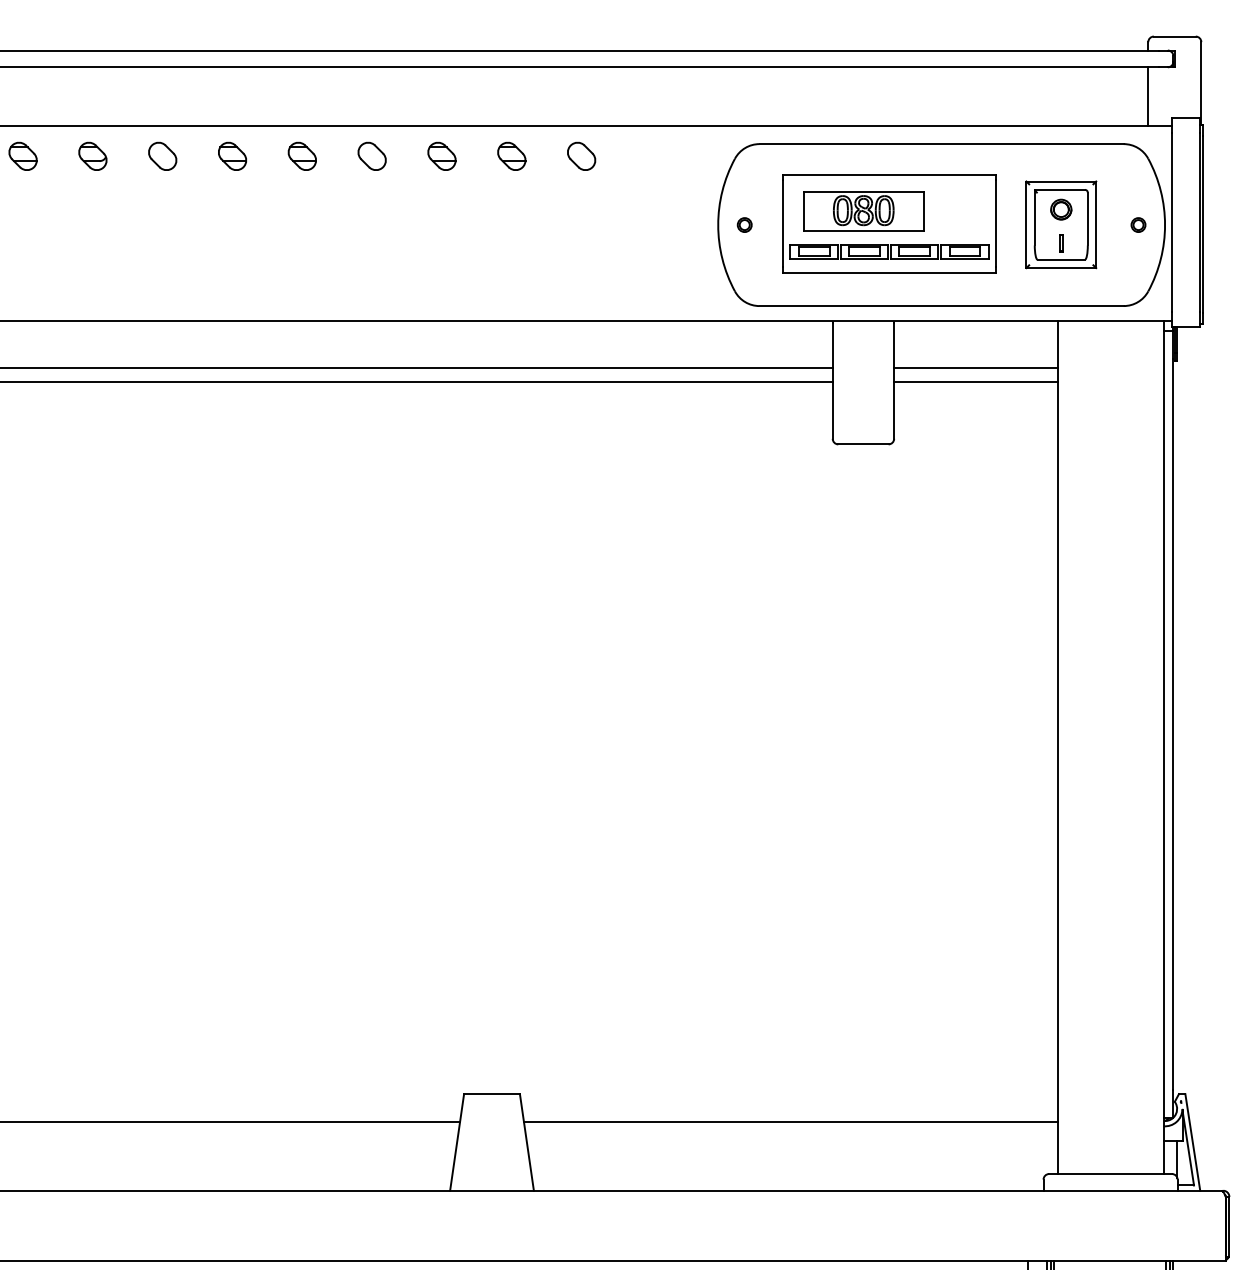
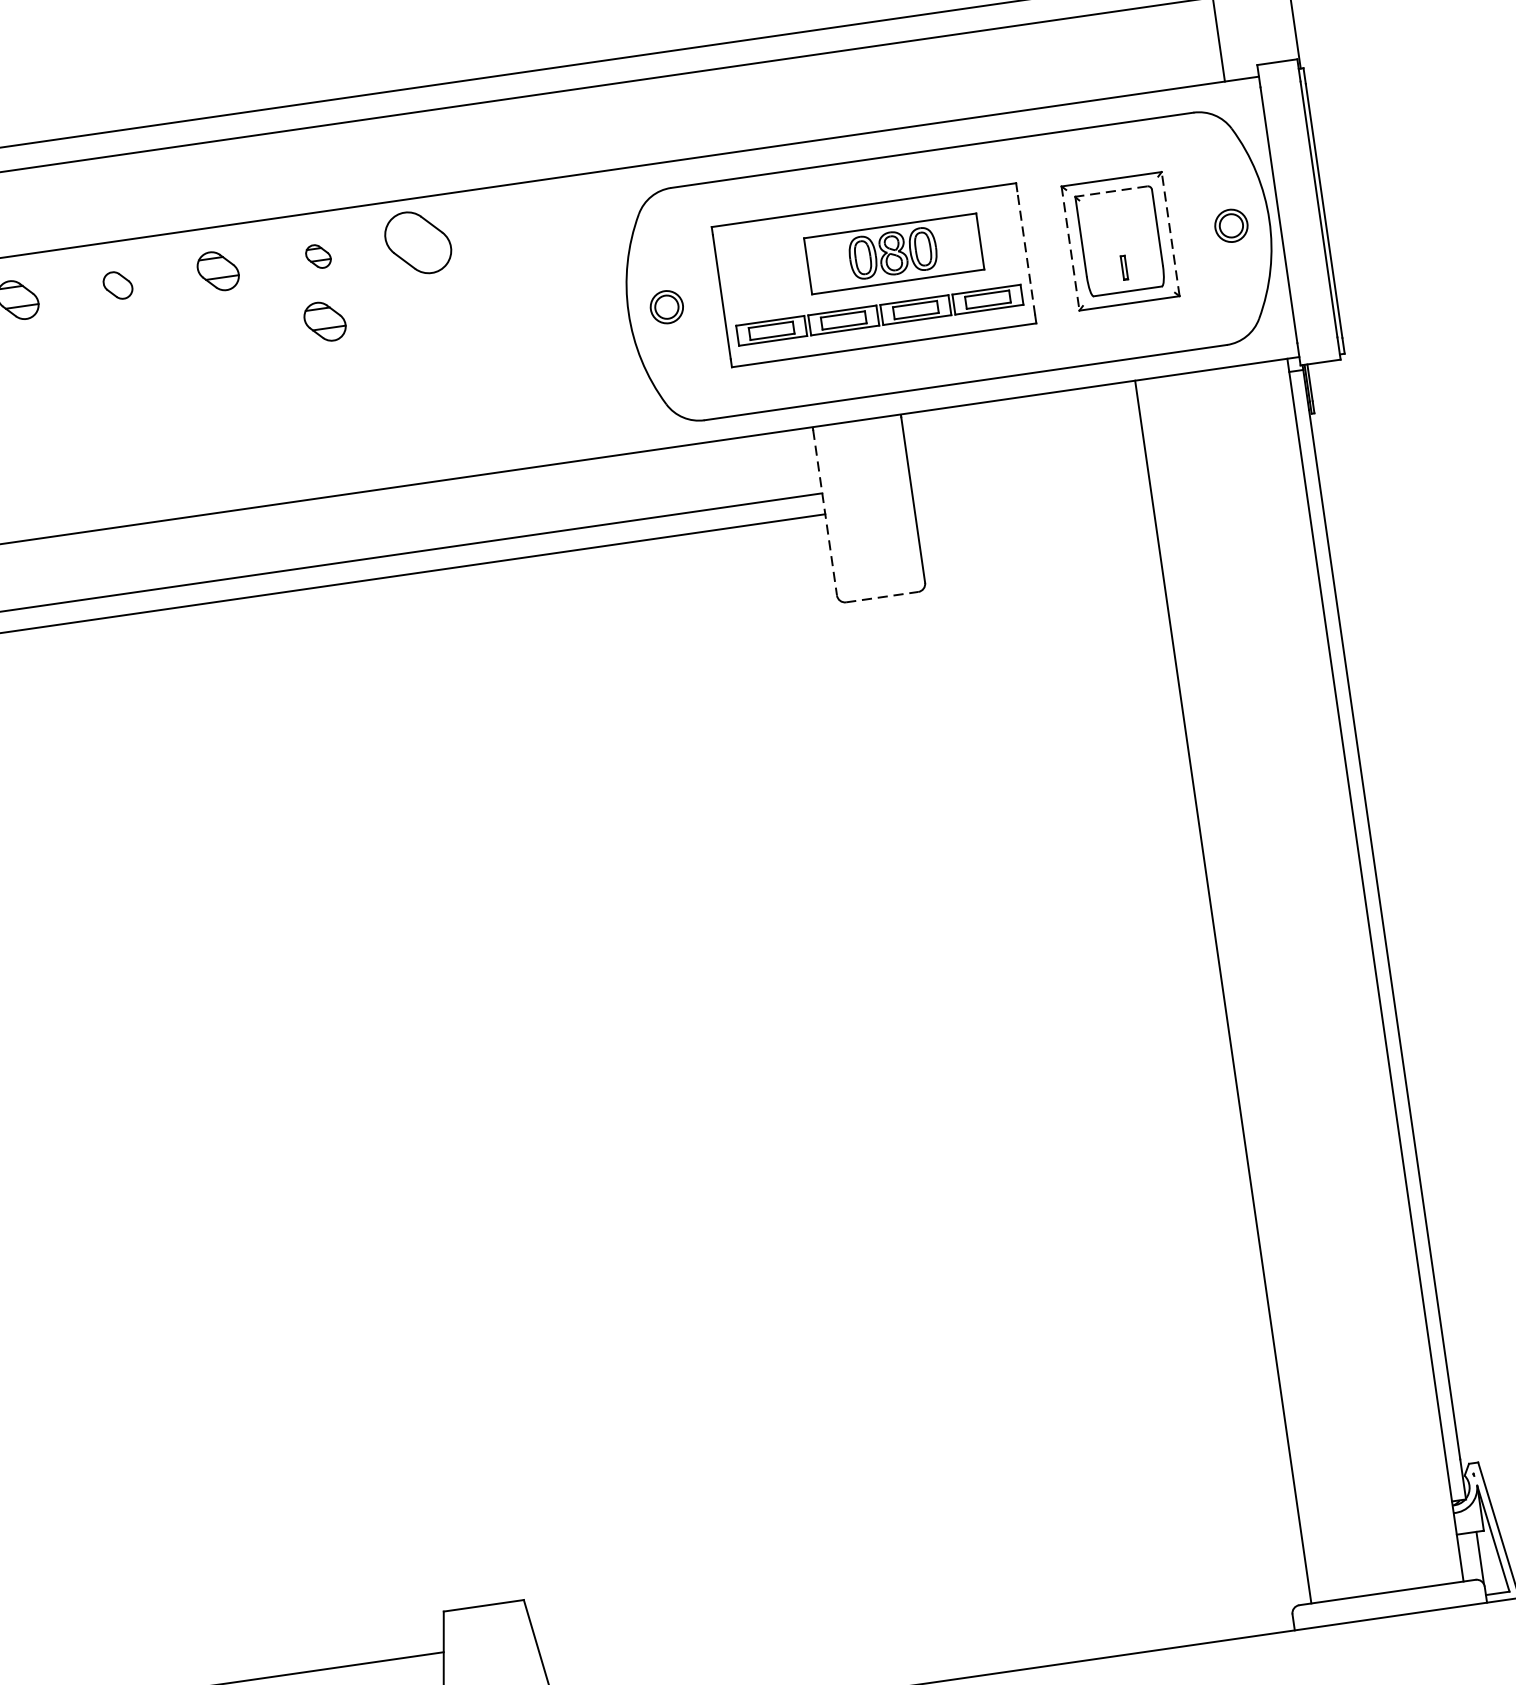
part: (371, 155) -> (116, 284), size x0.7
part: (511, 155) -> (317, 255), size x0.6
part: (581, 155) -> (418, 241), size x1.6
line: (1059, 189) -> (1110, 191), solid -> dashed
part: (509, 200) -> (324, 320), added
part: (1061, 209) -> (1117, 219), removed
part: (863, 211) -> (892, 254), moved
line: (995, 223) -> (1025, 253), solid -> dashed
part: (744, 224) -> (666, 306), size x1.6
line: (1096, 224) -> (1171, 233), solid -> dashed
part: (1138, 224) -> (1231, 224), size x1.6
line: (1026, 225) -> (1070, 249), solid -> dashed
line: (975, 367) -> (1027, 463), removed
line: (832, 381) -> (824, 513), solid -> dashed
line: (975, 382) -> (1030, 485), removed
line: (863, 444) -> (882, 597), solid -> dashed
line: (790, 1121) -> (917, 1583), removed

